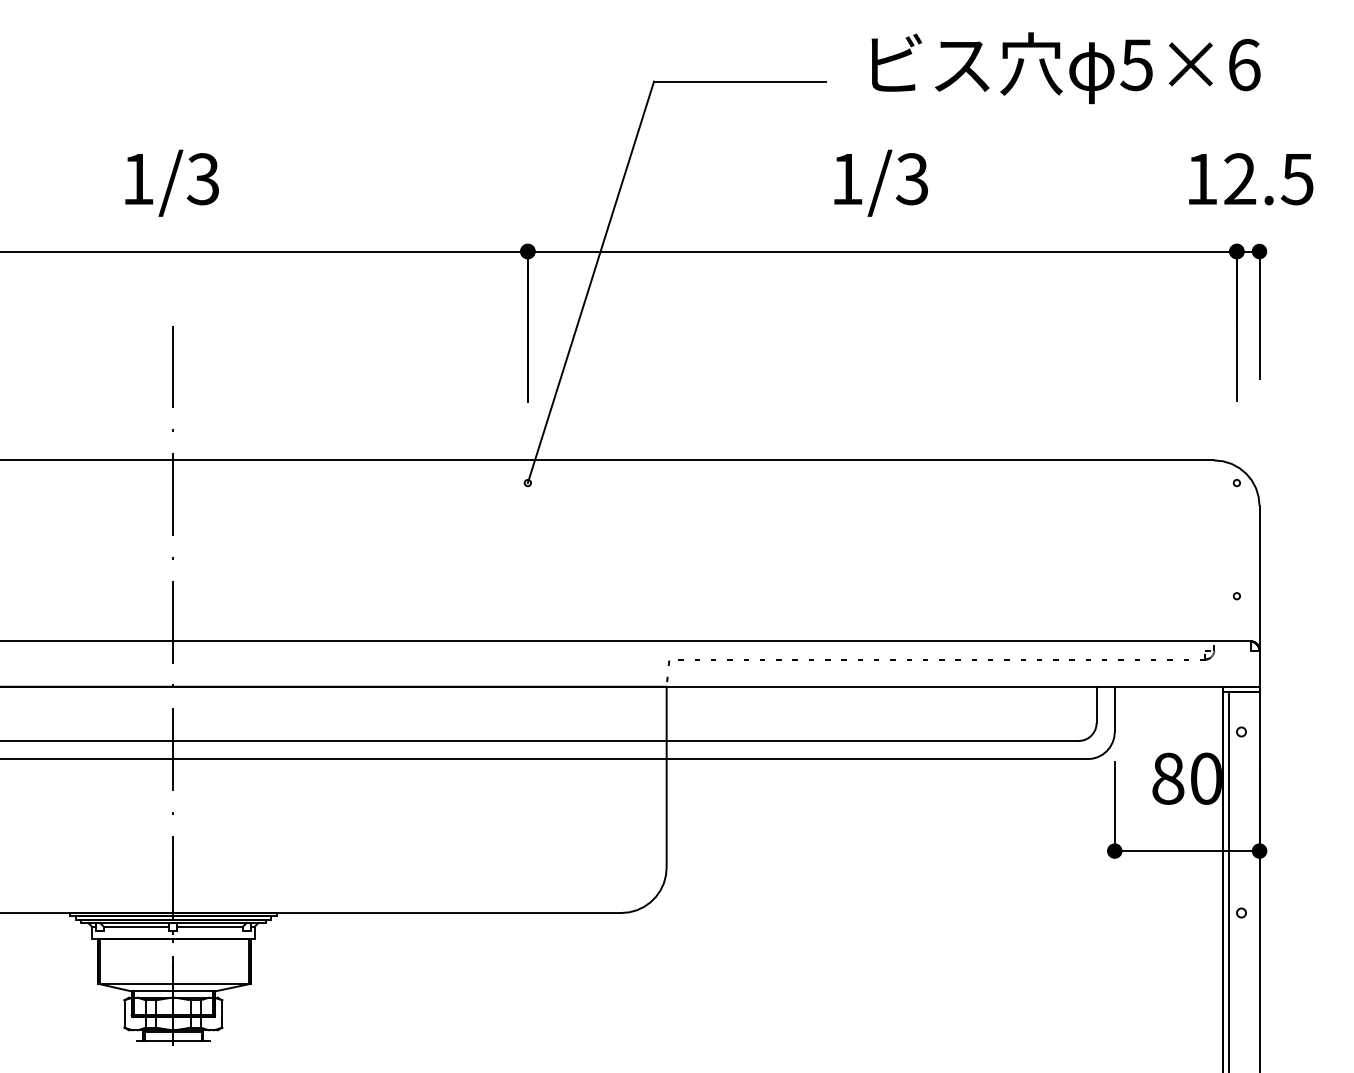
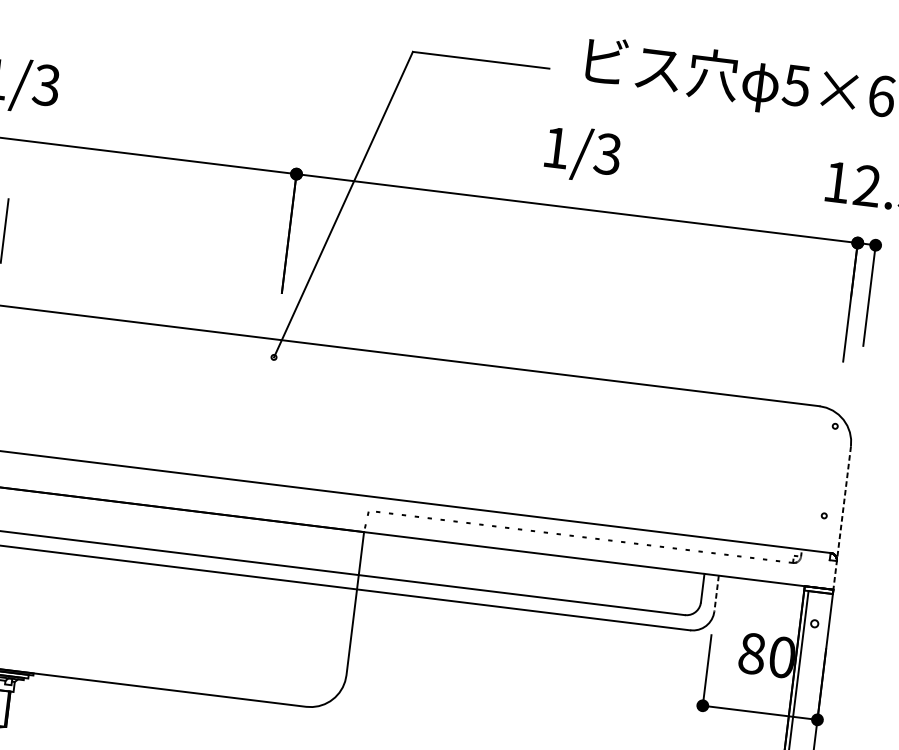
line: (1259, 596) -> (842, 518), solid -> dashed
line: (1114, 709) -> (716, 593), solid -> dashed

